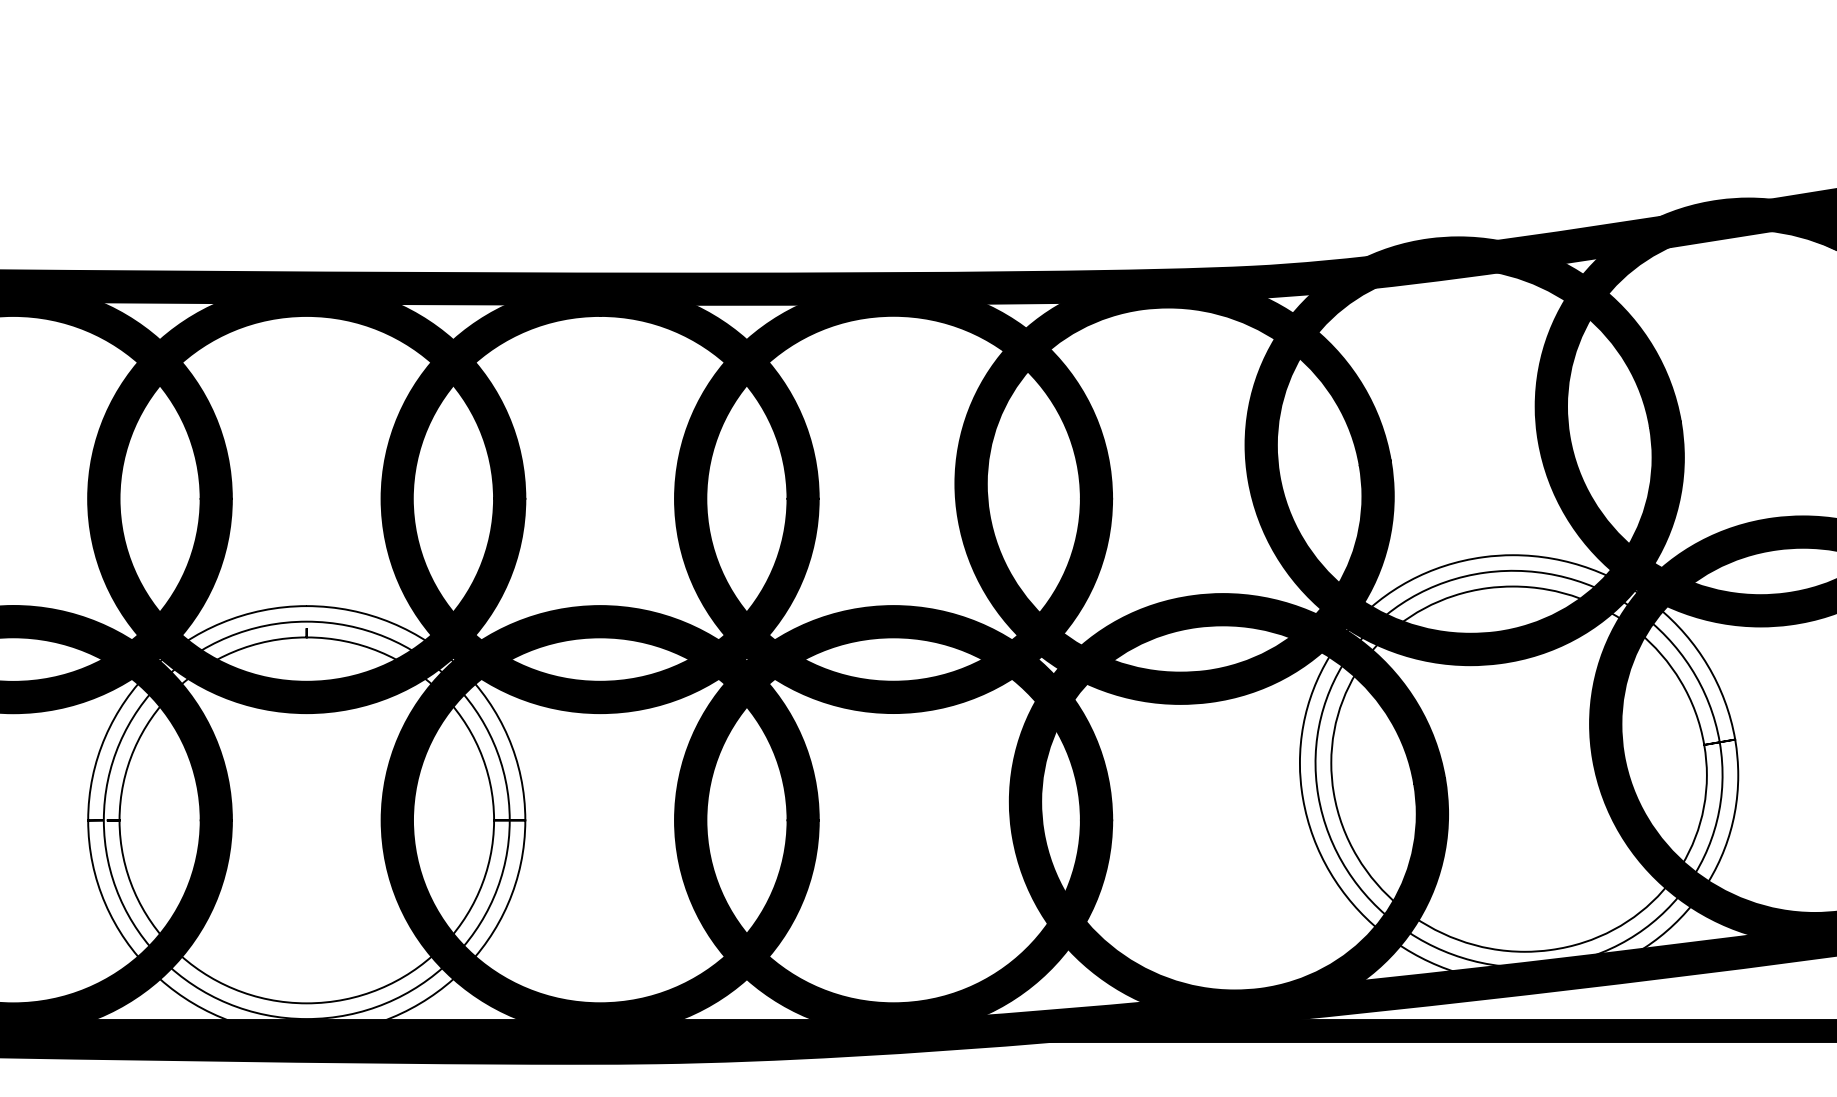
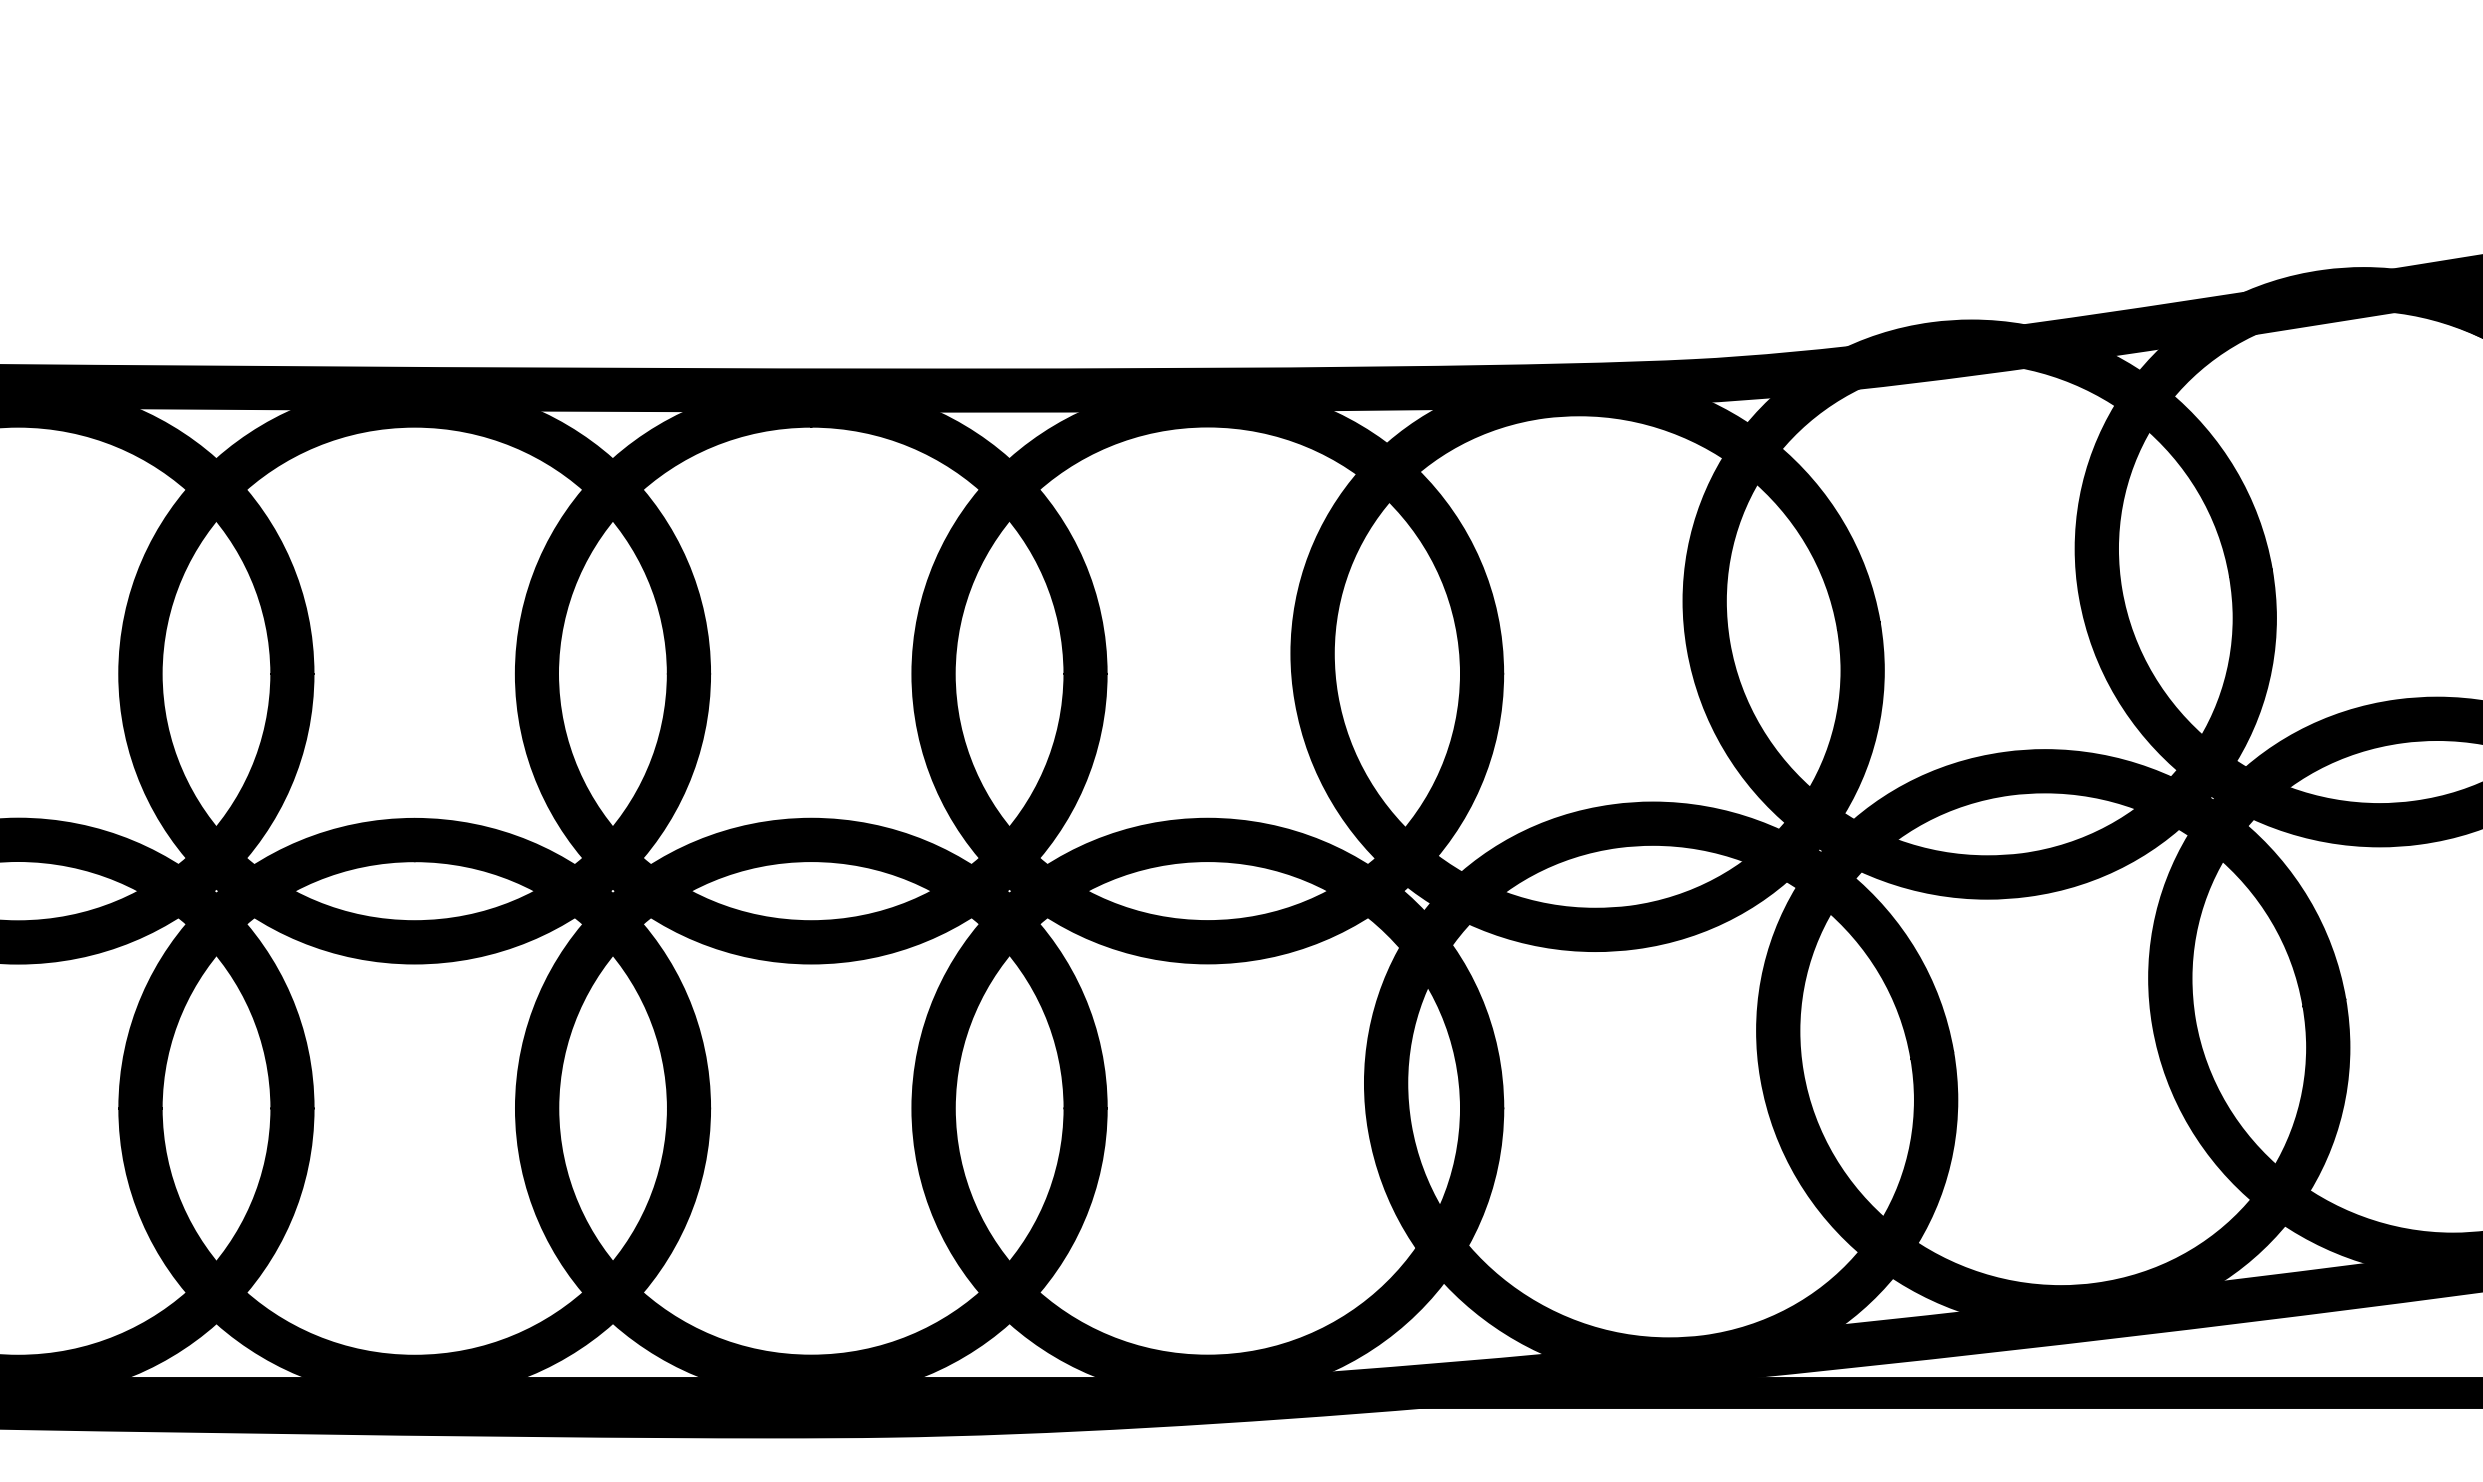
fill: (1519, 769) -> (2053, 1039), added
fill: (306, 820) -> (414, 1108), added

